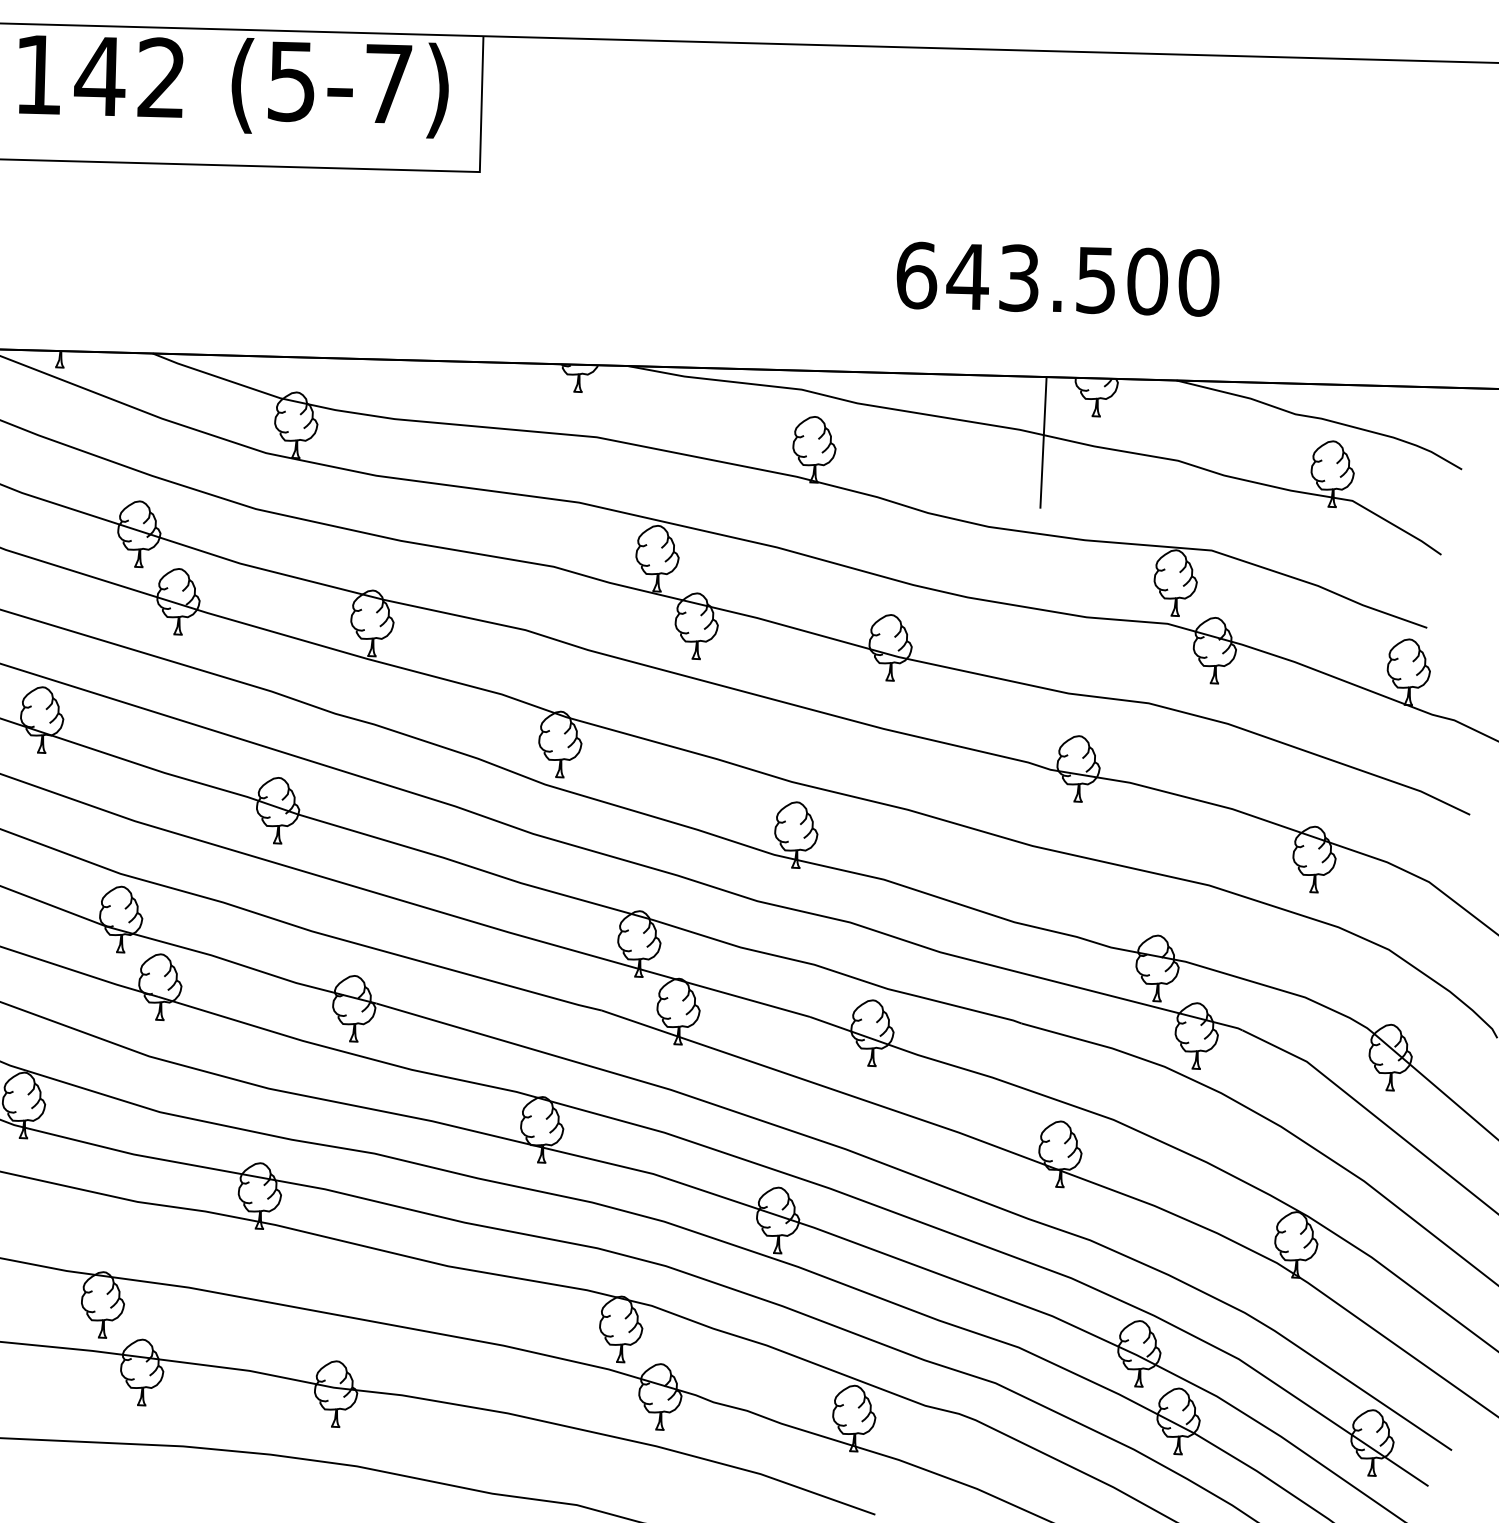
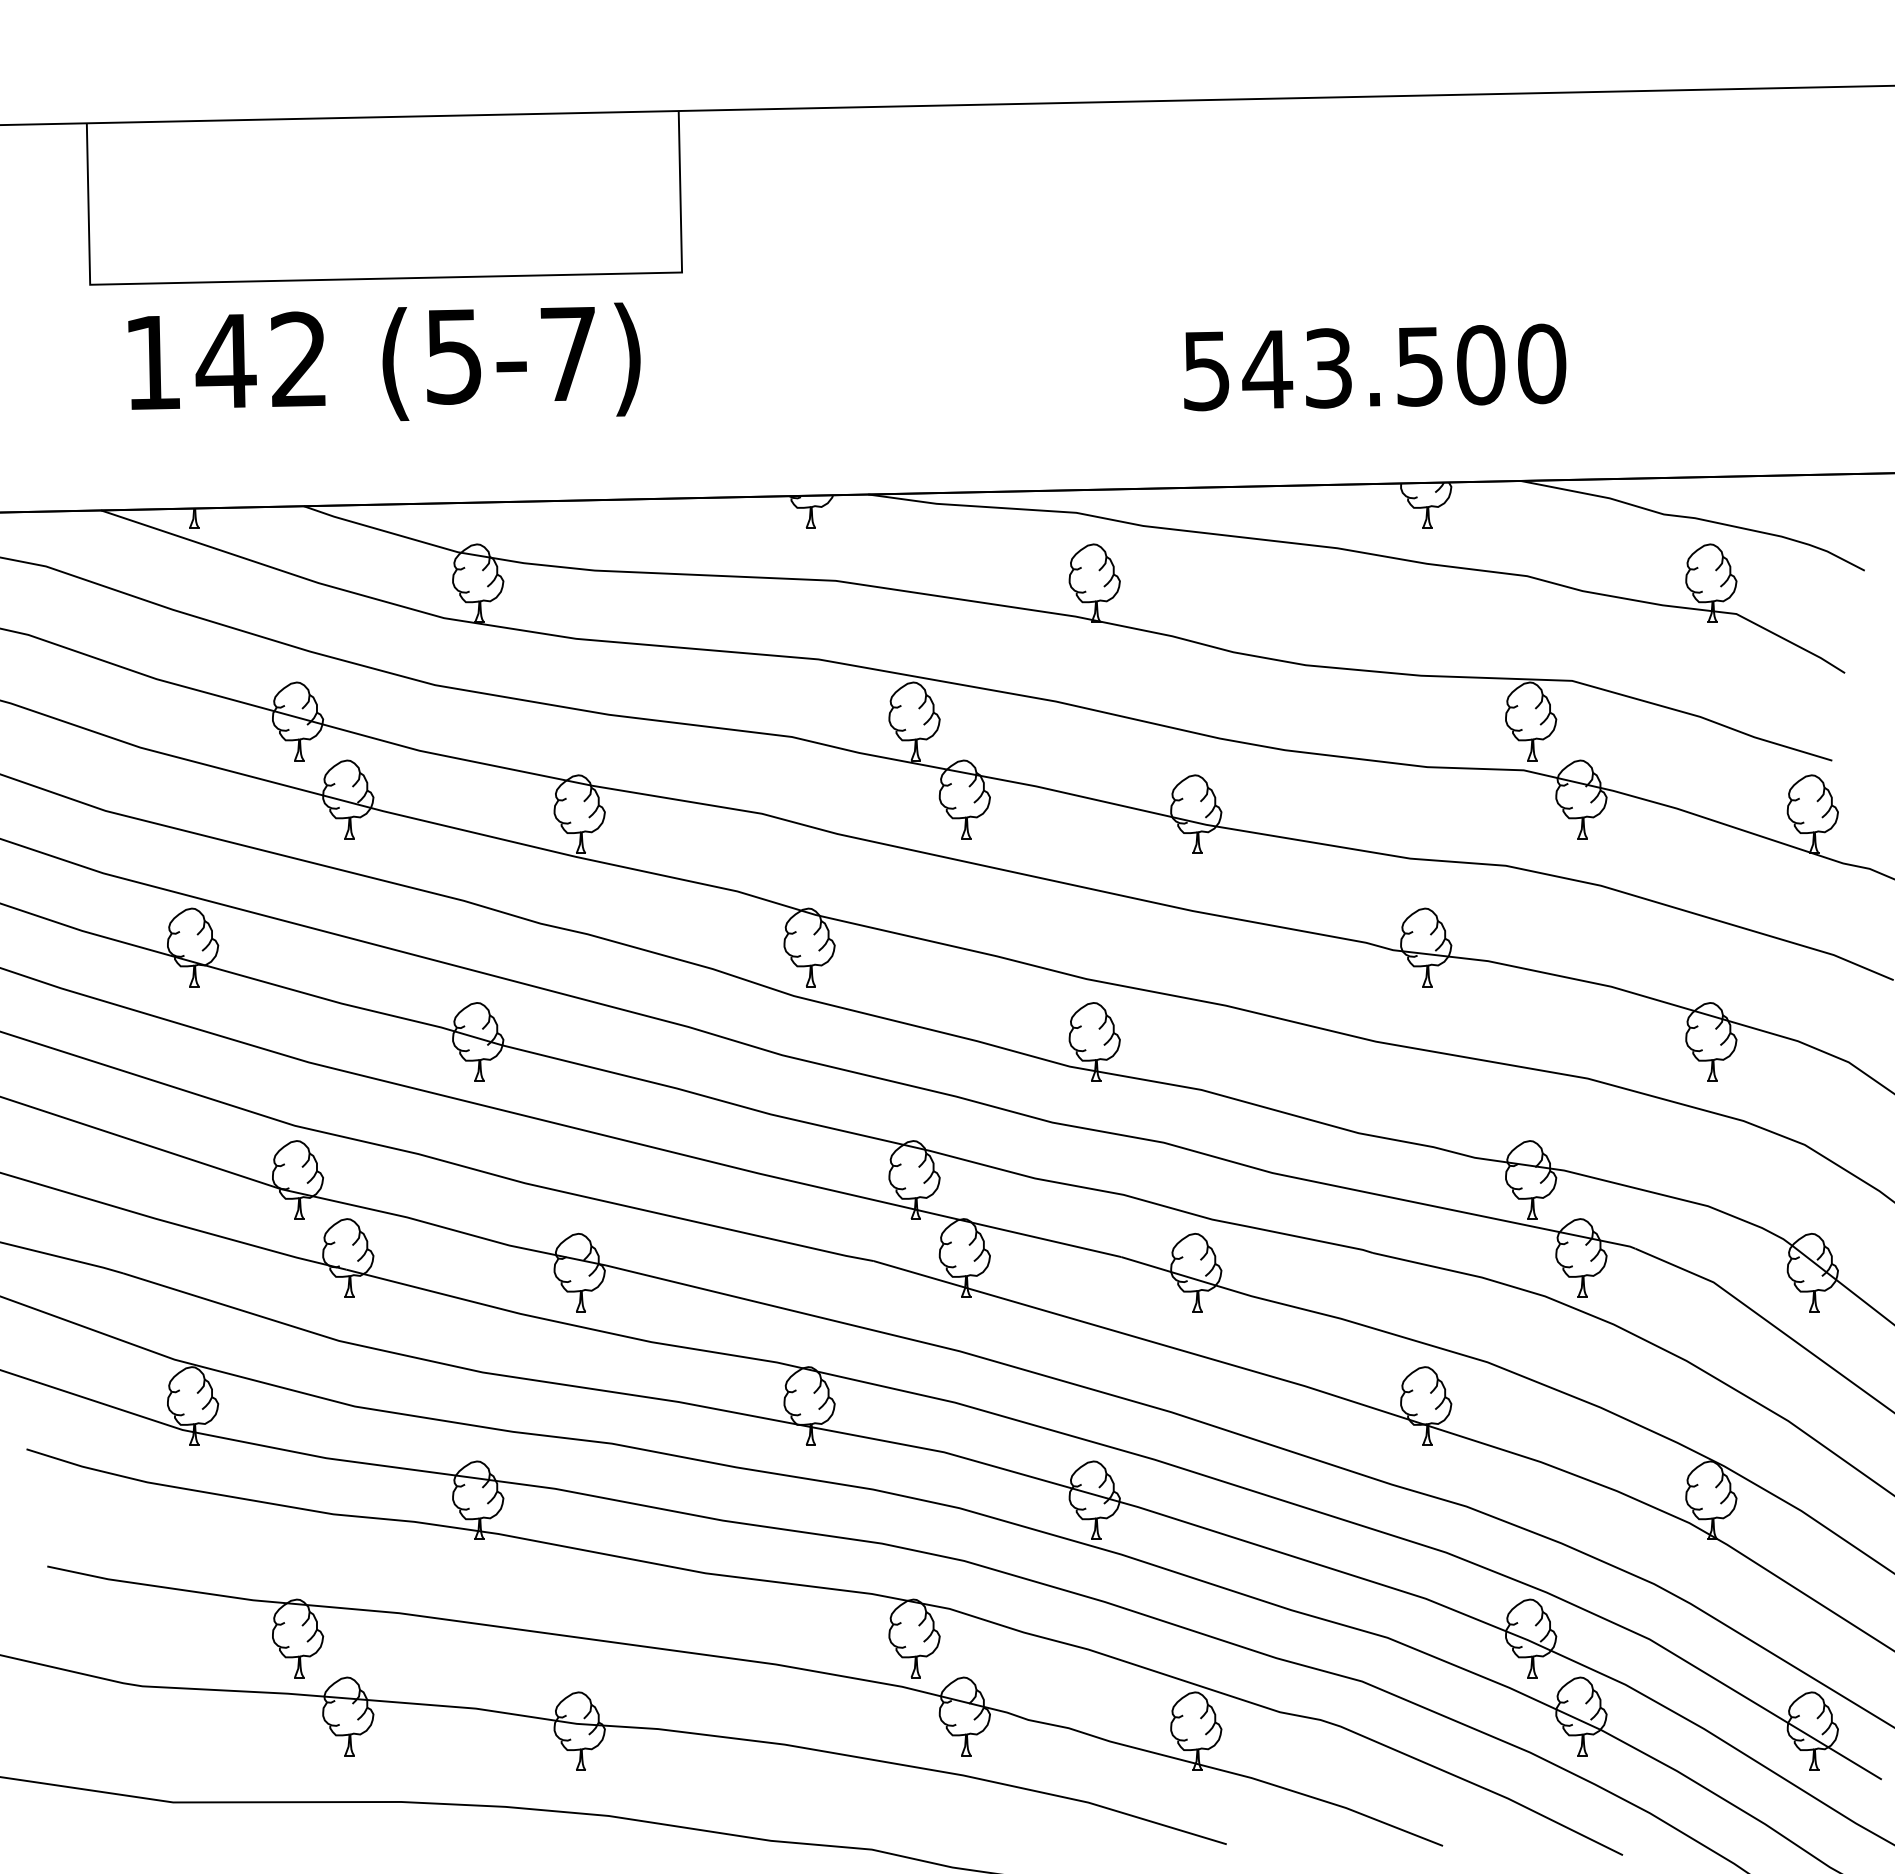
text: (233, 82) -> (384, 361), moved
text: (917, 275) -> (1207, 370), 643.500 -> 543.500
line: (1043, 442) -> (1366, 561), removed

